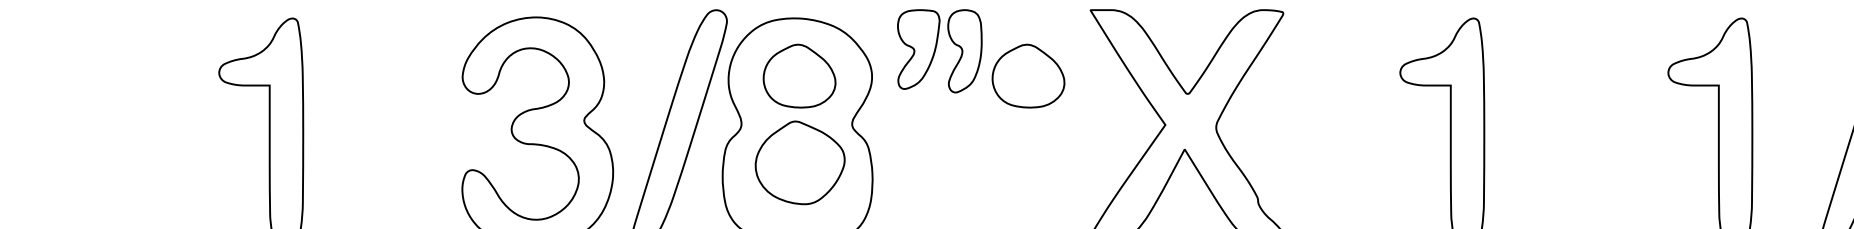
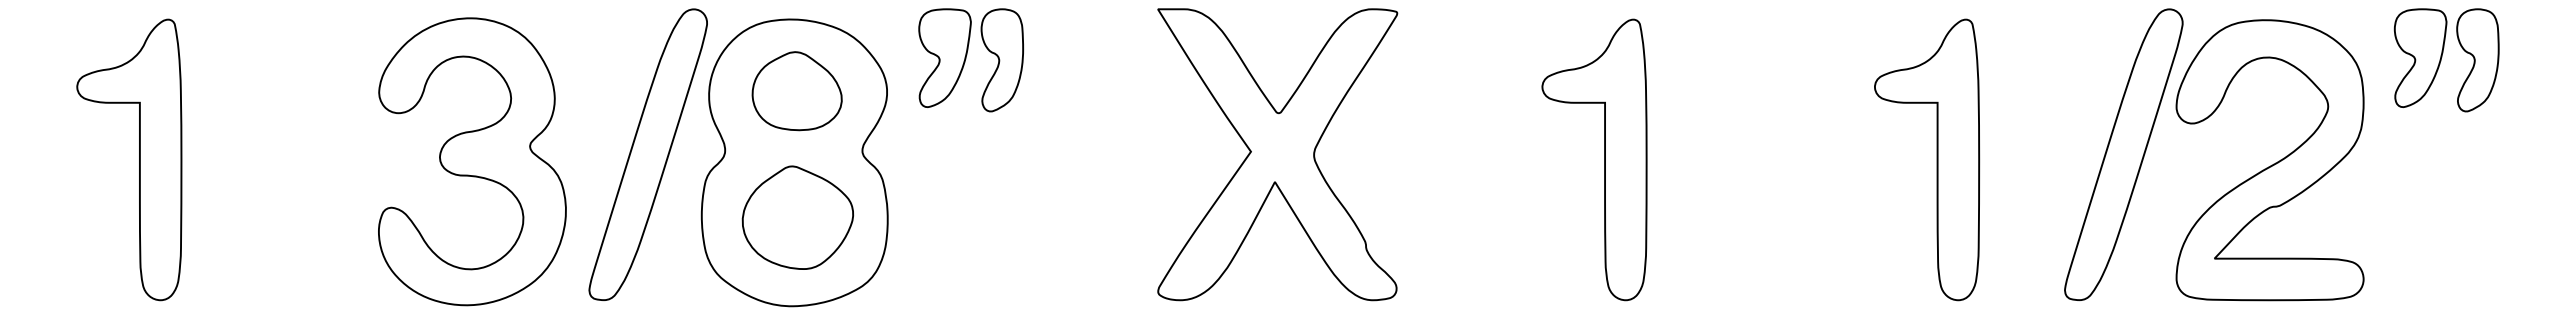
part: (1027, 76) -> (1080, 91), removed
part: (799, 162) -> (797, 217), moved

